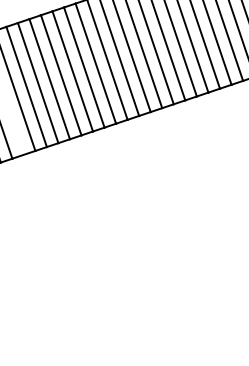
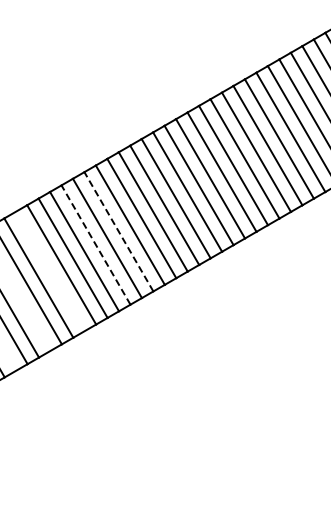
line: (72, 71) -> (118, 231), solid -> dashed
line: (50, 79) -> (96, 245), solid -> dashed

